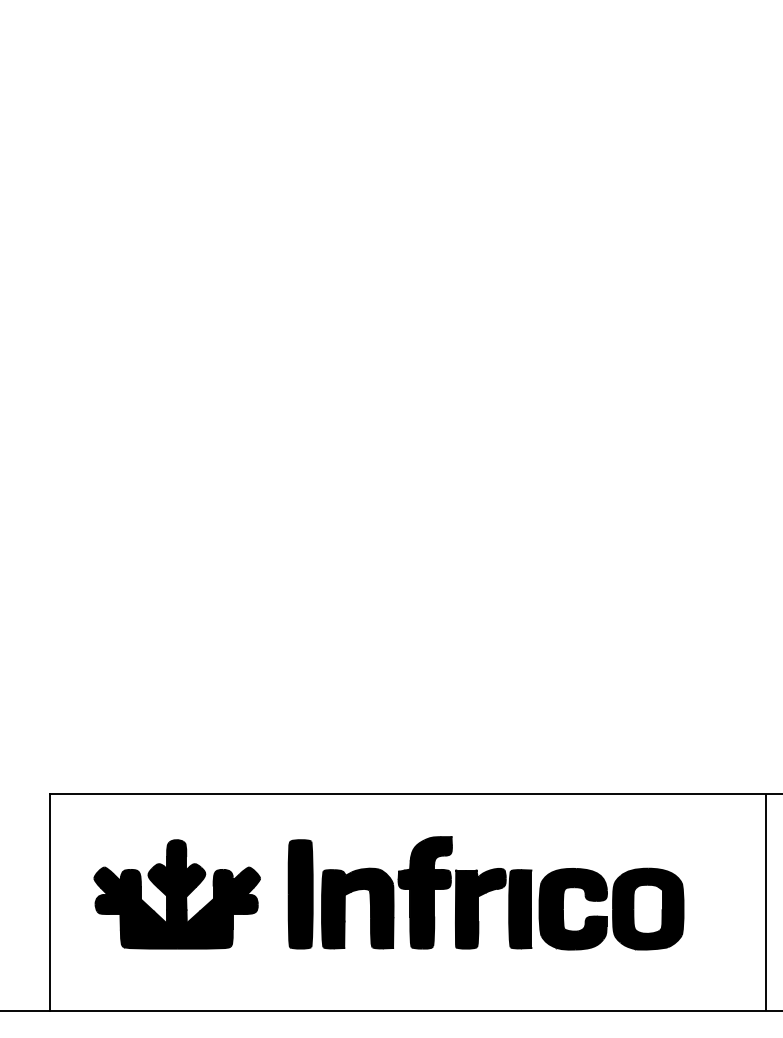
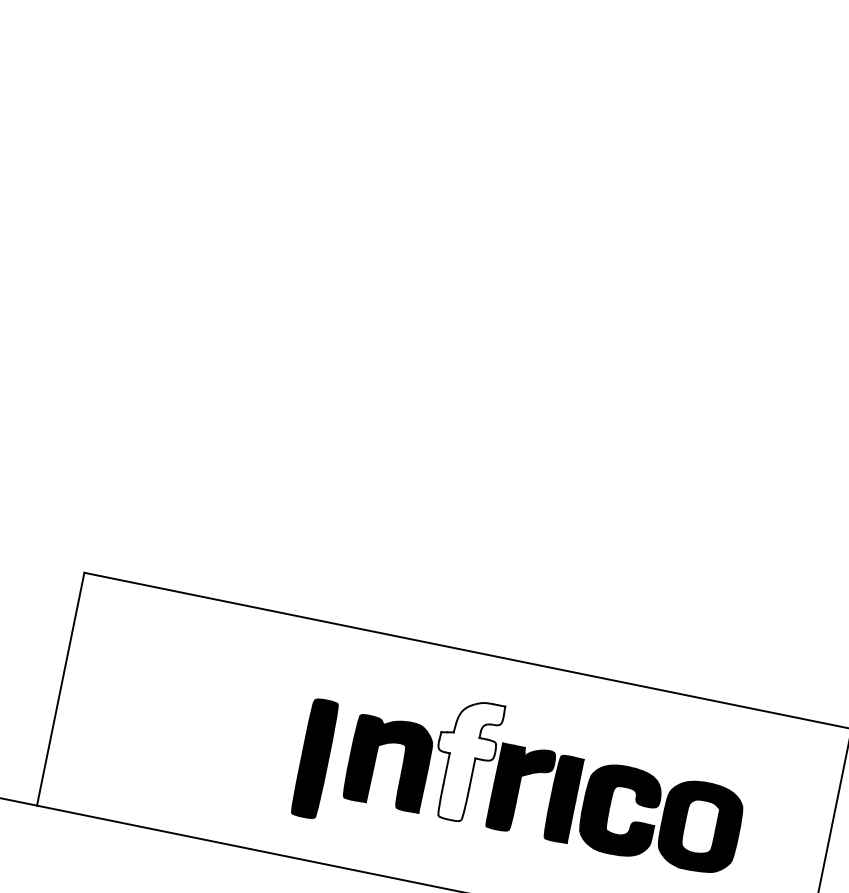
fill: (424, 892) -> (464, 760), removed
part: (176, 894) -> (197, 708), removed
part: (300, 894) -> (314, 758), moved

